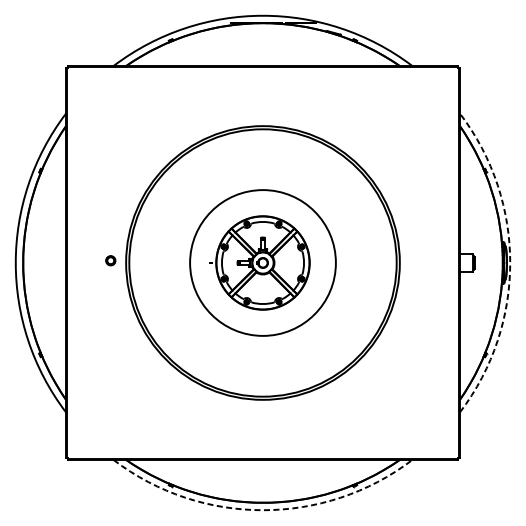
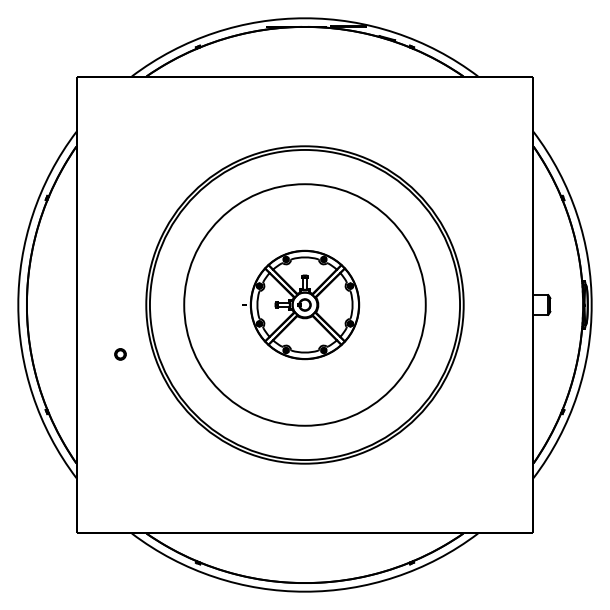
part: (110, 260) -> (120, 354), moved
circle: (262, 262) -> (304, 304), size x1.43
arc: (510, 263) -> (591, 305), dashed -> solid
arc: (263, 510) -> (305, 591), dashed -> solid

